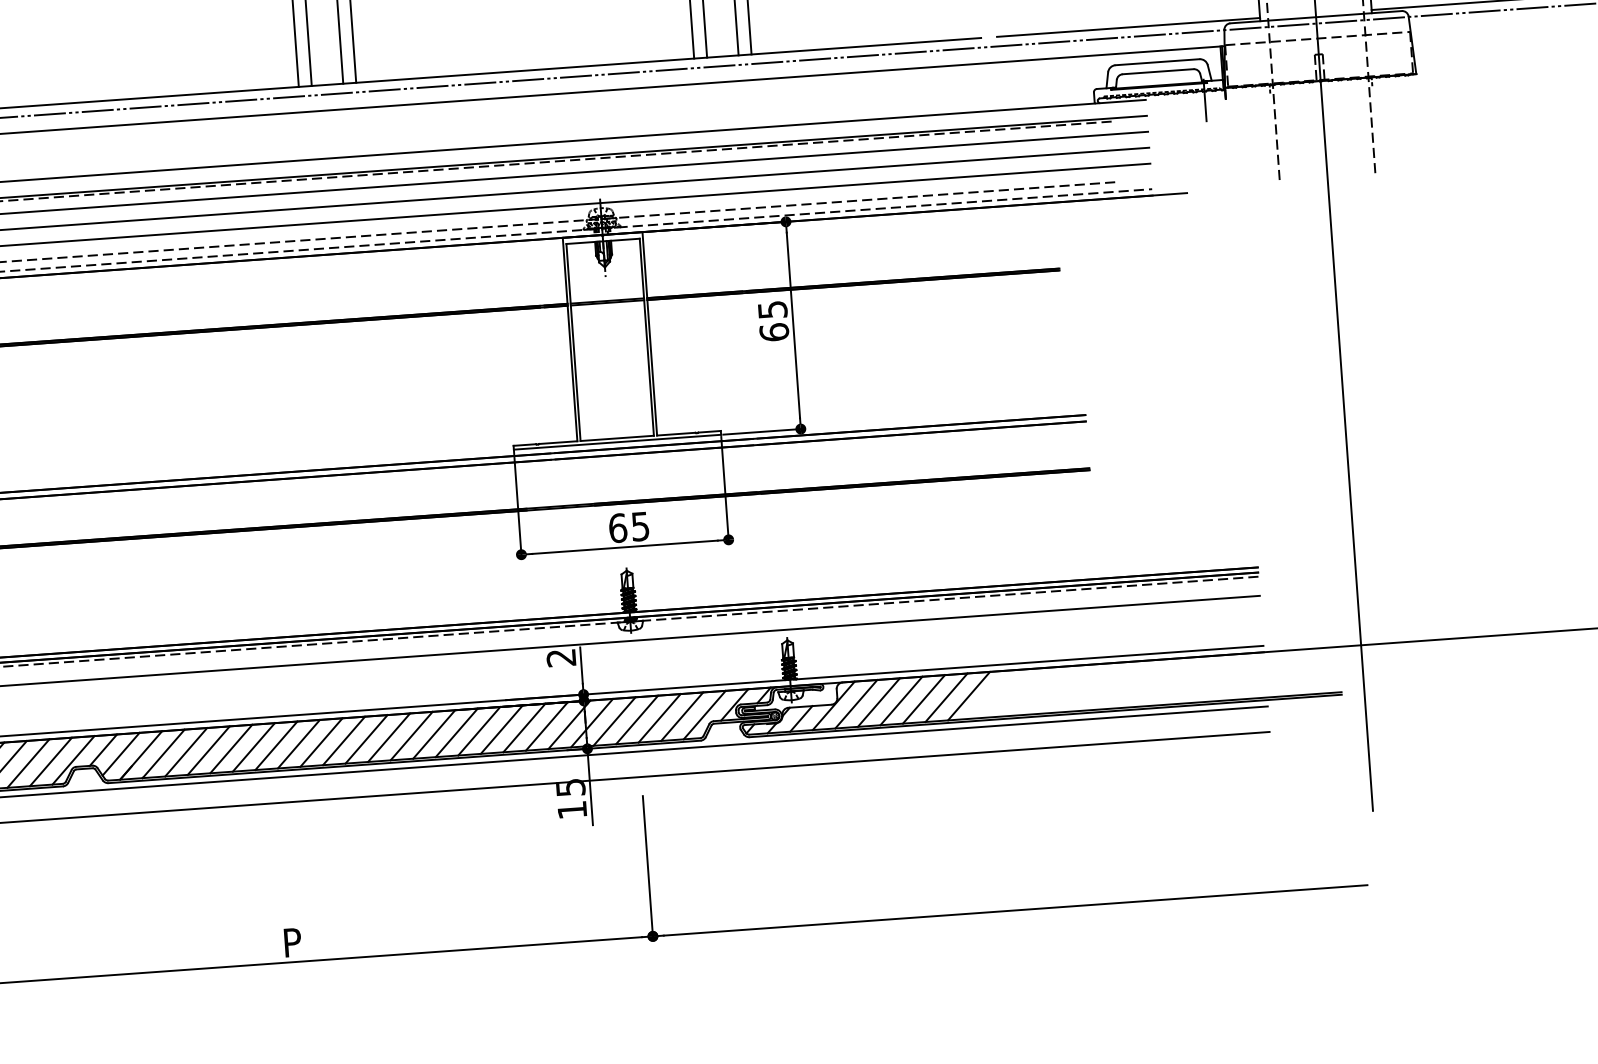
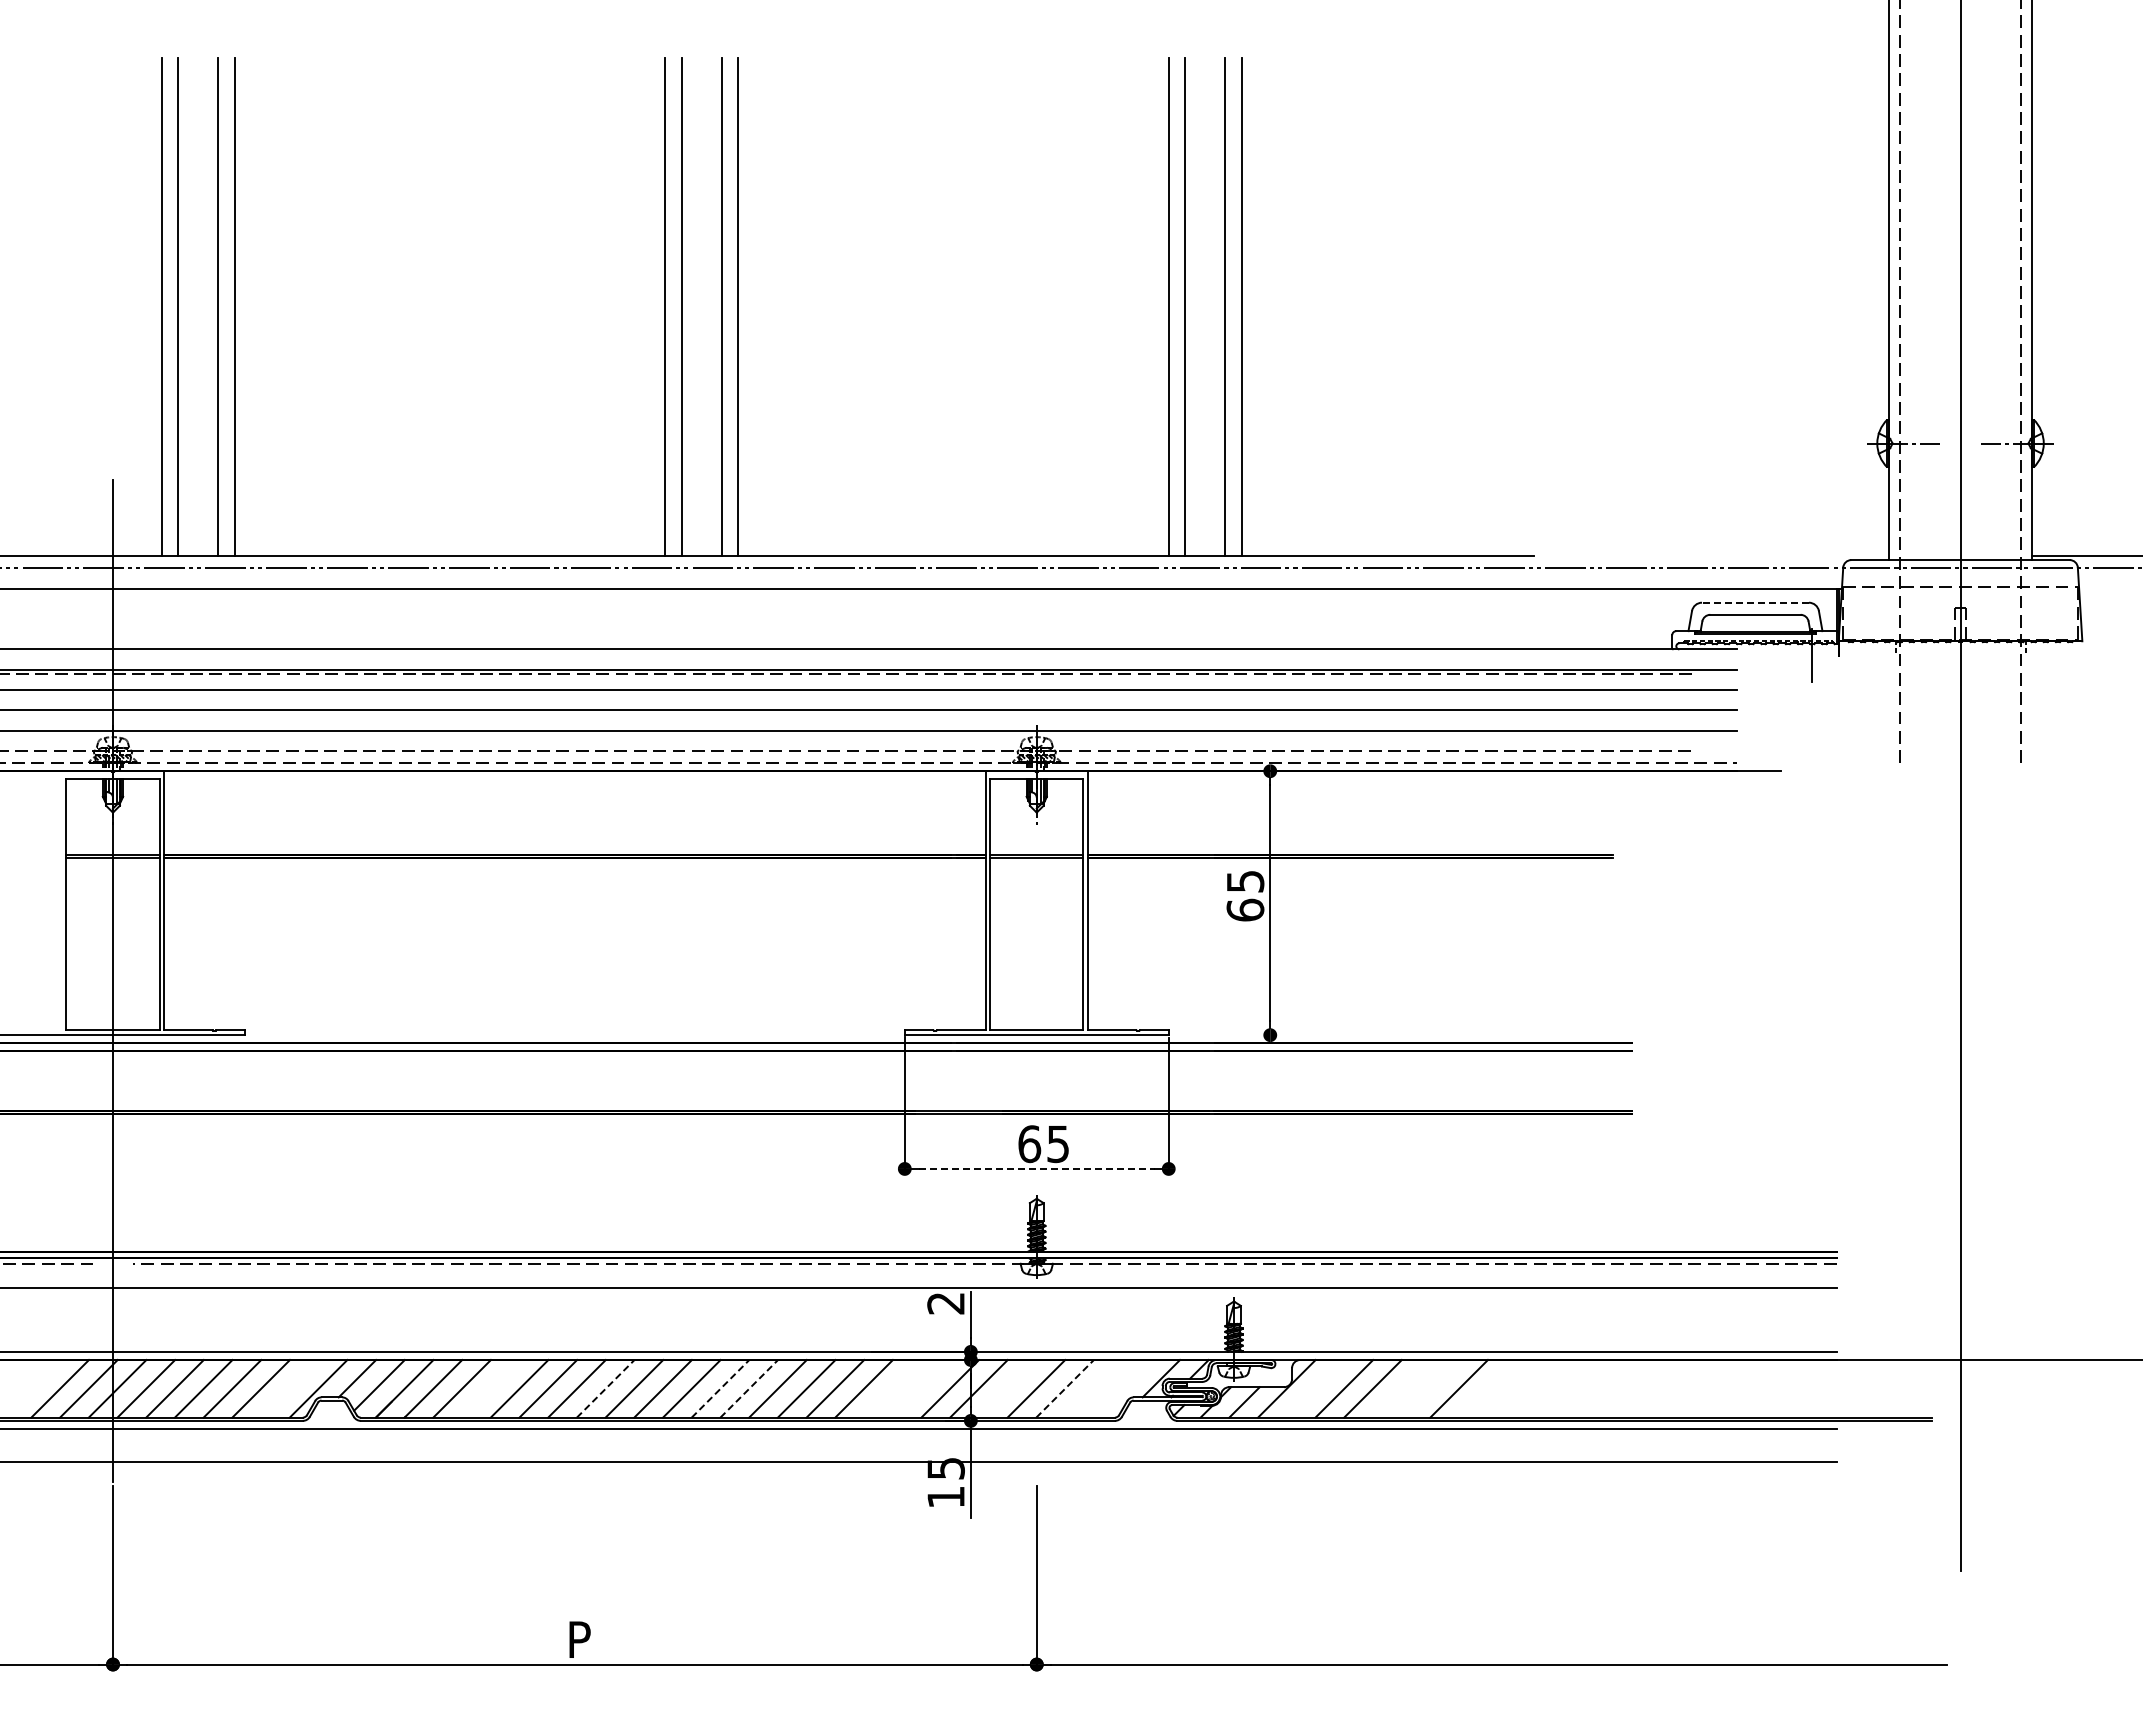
line: (1128, 27) -> (1721, 556), removed
line: (1156, 62) -> (1754, 602), solid -> dashed
line: (763, 432) -> (1222, 1035), removed
line: (625, 546) -> (1037, 1168), solid -> dashed
line: (946, 697) -> (1430, 1388), removed
line: (923, 699) -> (1401, 1388), removed
line: (856, 703) -> (1315, 1388), removed
line: (704, 714) -> (1122, 1388), removed
line: (681, 716) -> (1093, 1388), removed
line: (659, 718) -> (1065, 1388), solid -> dashed
line: (614, 721) -> (1007, 1388), removed
line: (546, 726) -> (921, 1388), removed
line: (524, 727) -> (892, 1388), removed
line: (411, 735) -> (749, 1388), solid -> dashed
line: (389, 737) -> (720, 1388), solid -> dashed
line: (298, 743) -> (605, 1388), solid -> dashed
line: (208, 750) -> (490, 1388), removed
line: (50, 761) -> (289, 1388), removed

